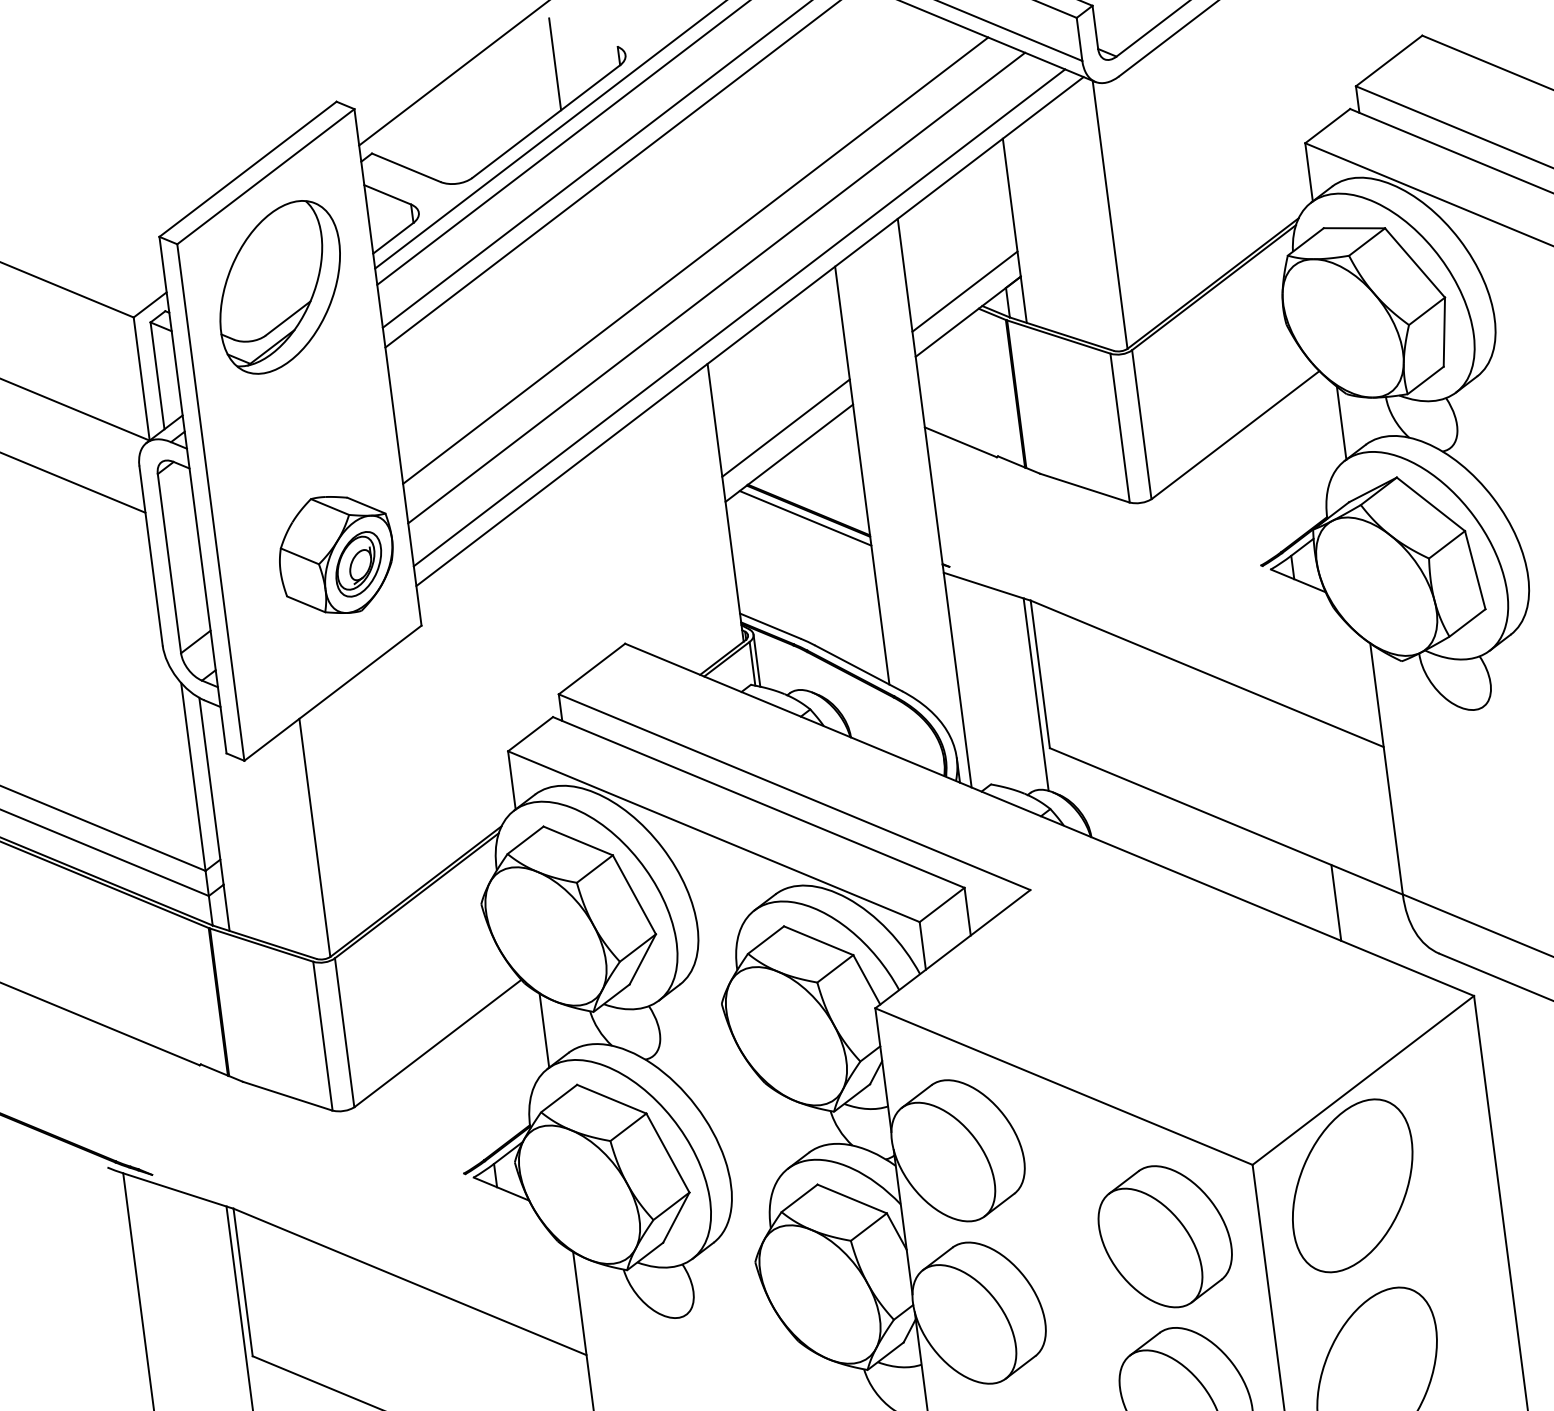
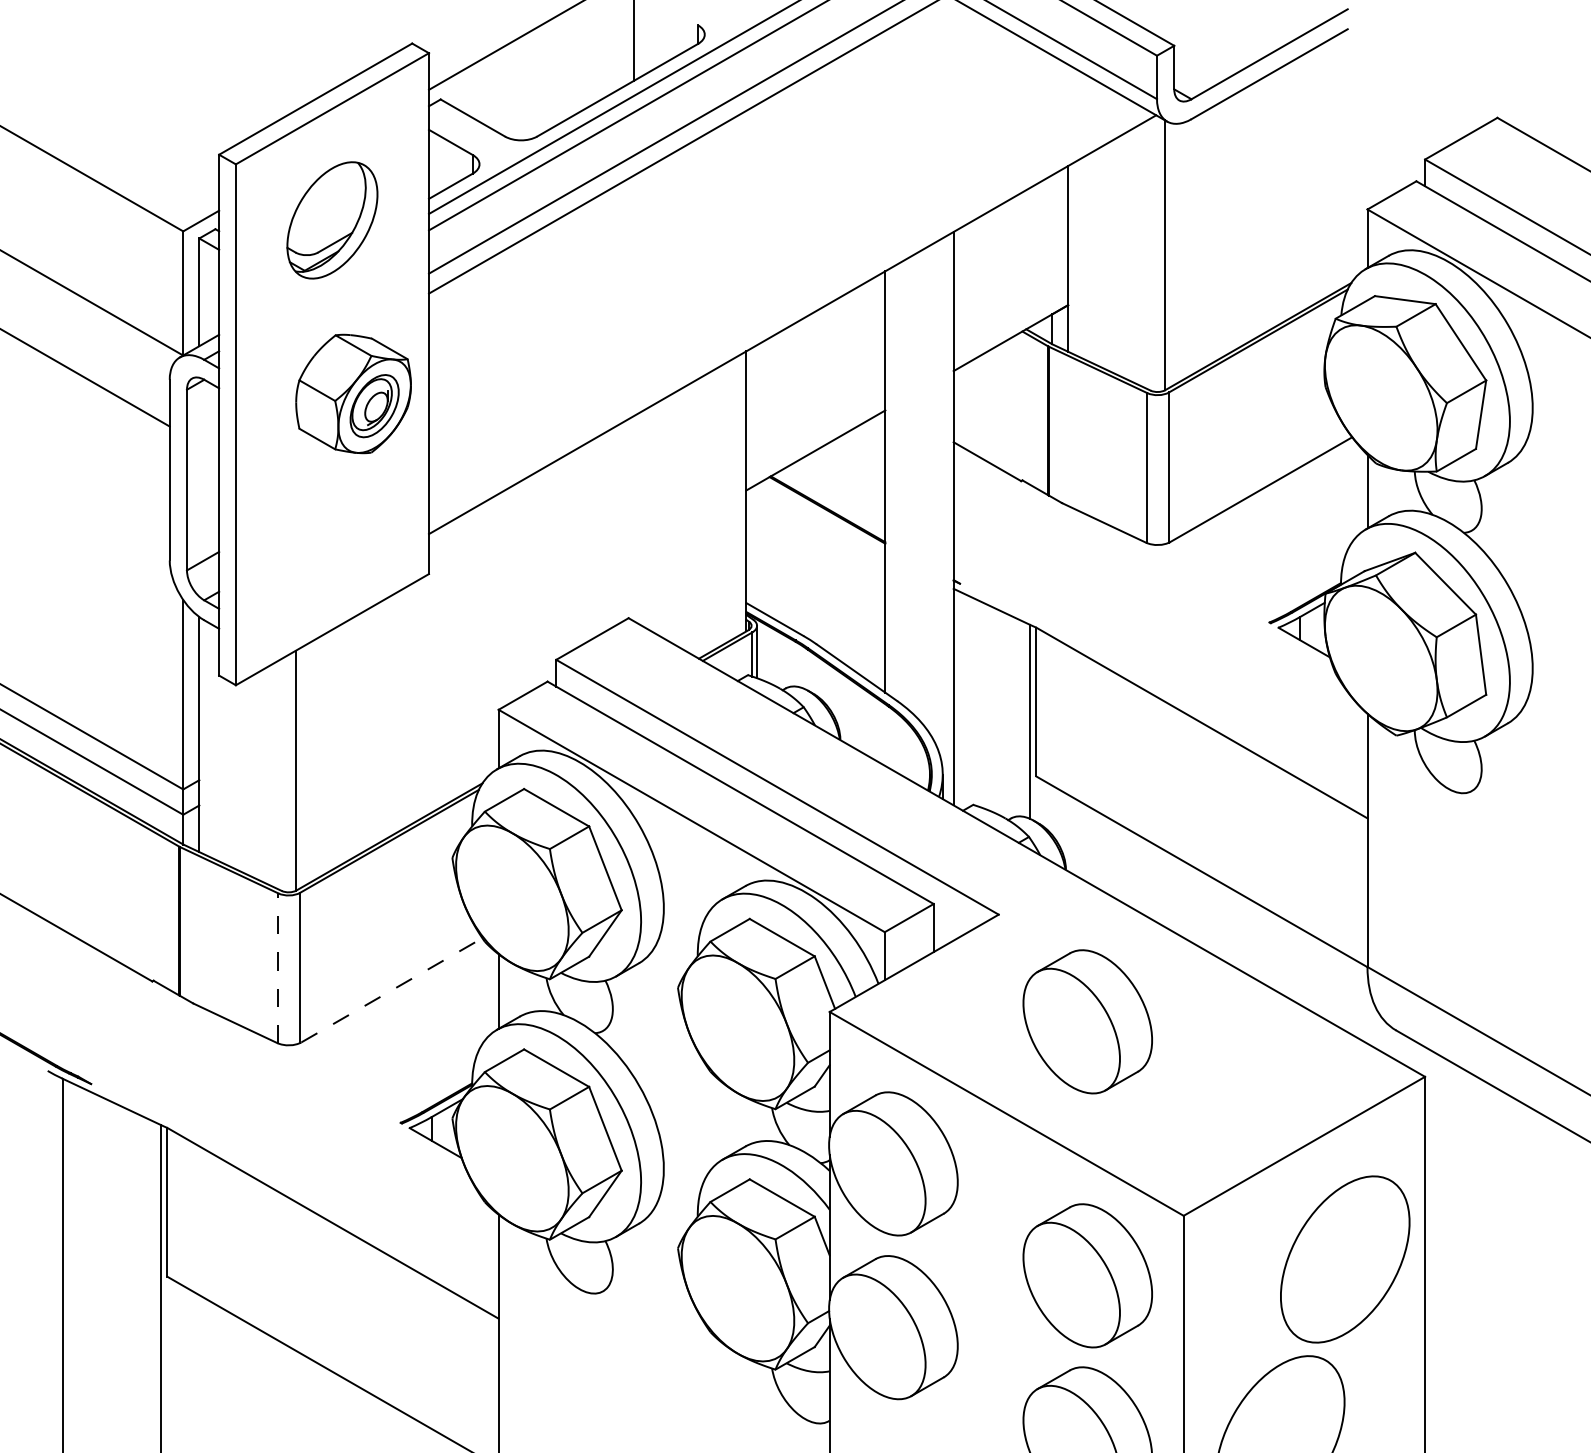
line: (695, 260) -> (747, 247), removed
part: (280, 287) -> (332, 220), size x0.7
line: (715, 287) -> (764, 276), removed
line: (964, 291) -> (1010, 312), removed
line: (739, 317) -> (783, 309), removed
line: (785, 428) -> (815, 425), removed
line: (805, 517) -> (823, 516), removed
part: (336, 554) -> (353, 393), moved
line: (1336, 902) -> (1300, 966), removed
part: (1132, 984) -> (1087, 1021), added
line: (322, 1035) -> (278, 967), solid -> dashed
line: (438, 1042) -> (392, 989), solid -> dashed
part: (1352, 1185) -> (1345, 1259), moved

